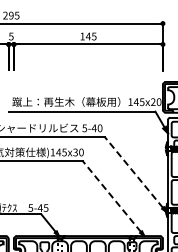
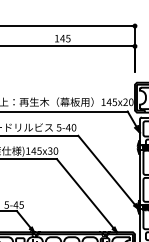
line: (133, 171) -> (106, 169), dashed -> solid
line: (111, 196) -> (85, 193), dashed -> solid

